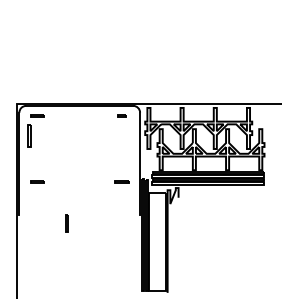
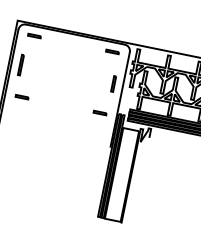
part: (121, 115) -> (112, 51), size x1.67
line: (28, 135) -> (20, 64), moved
line: (66, 223) -> (113, 84), moved

